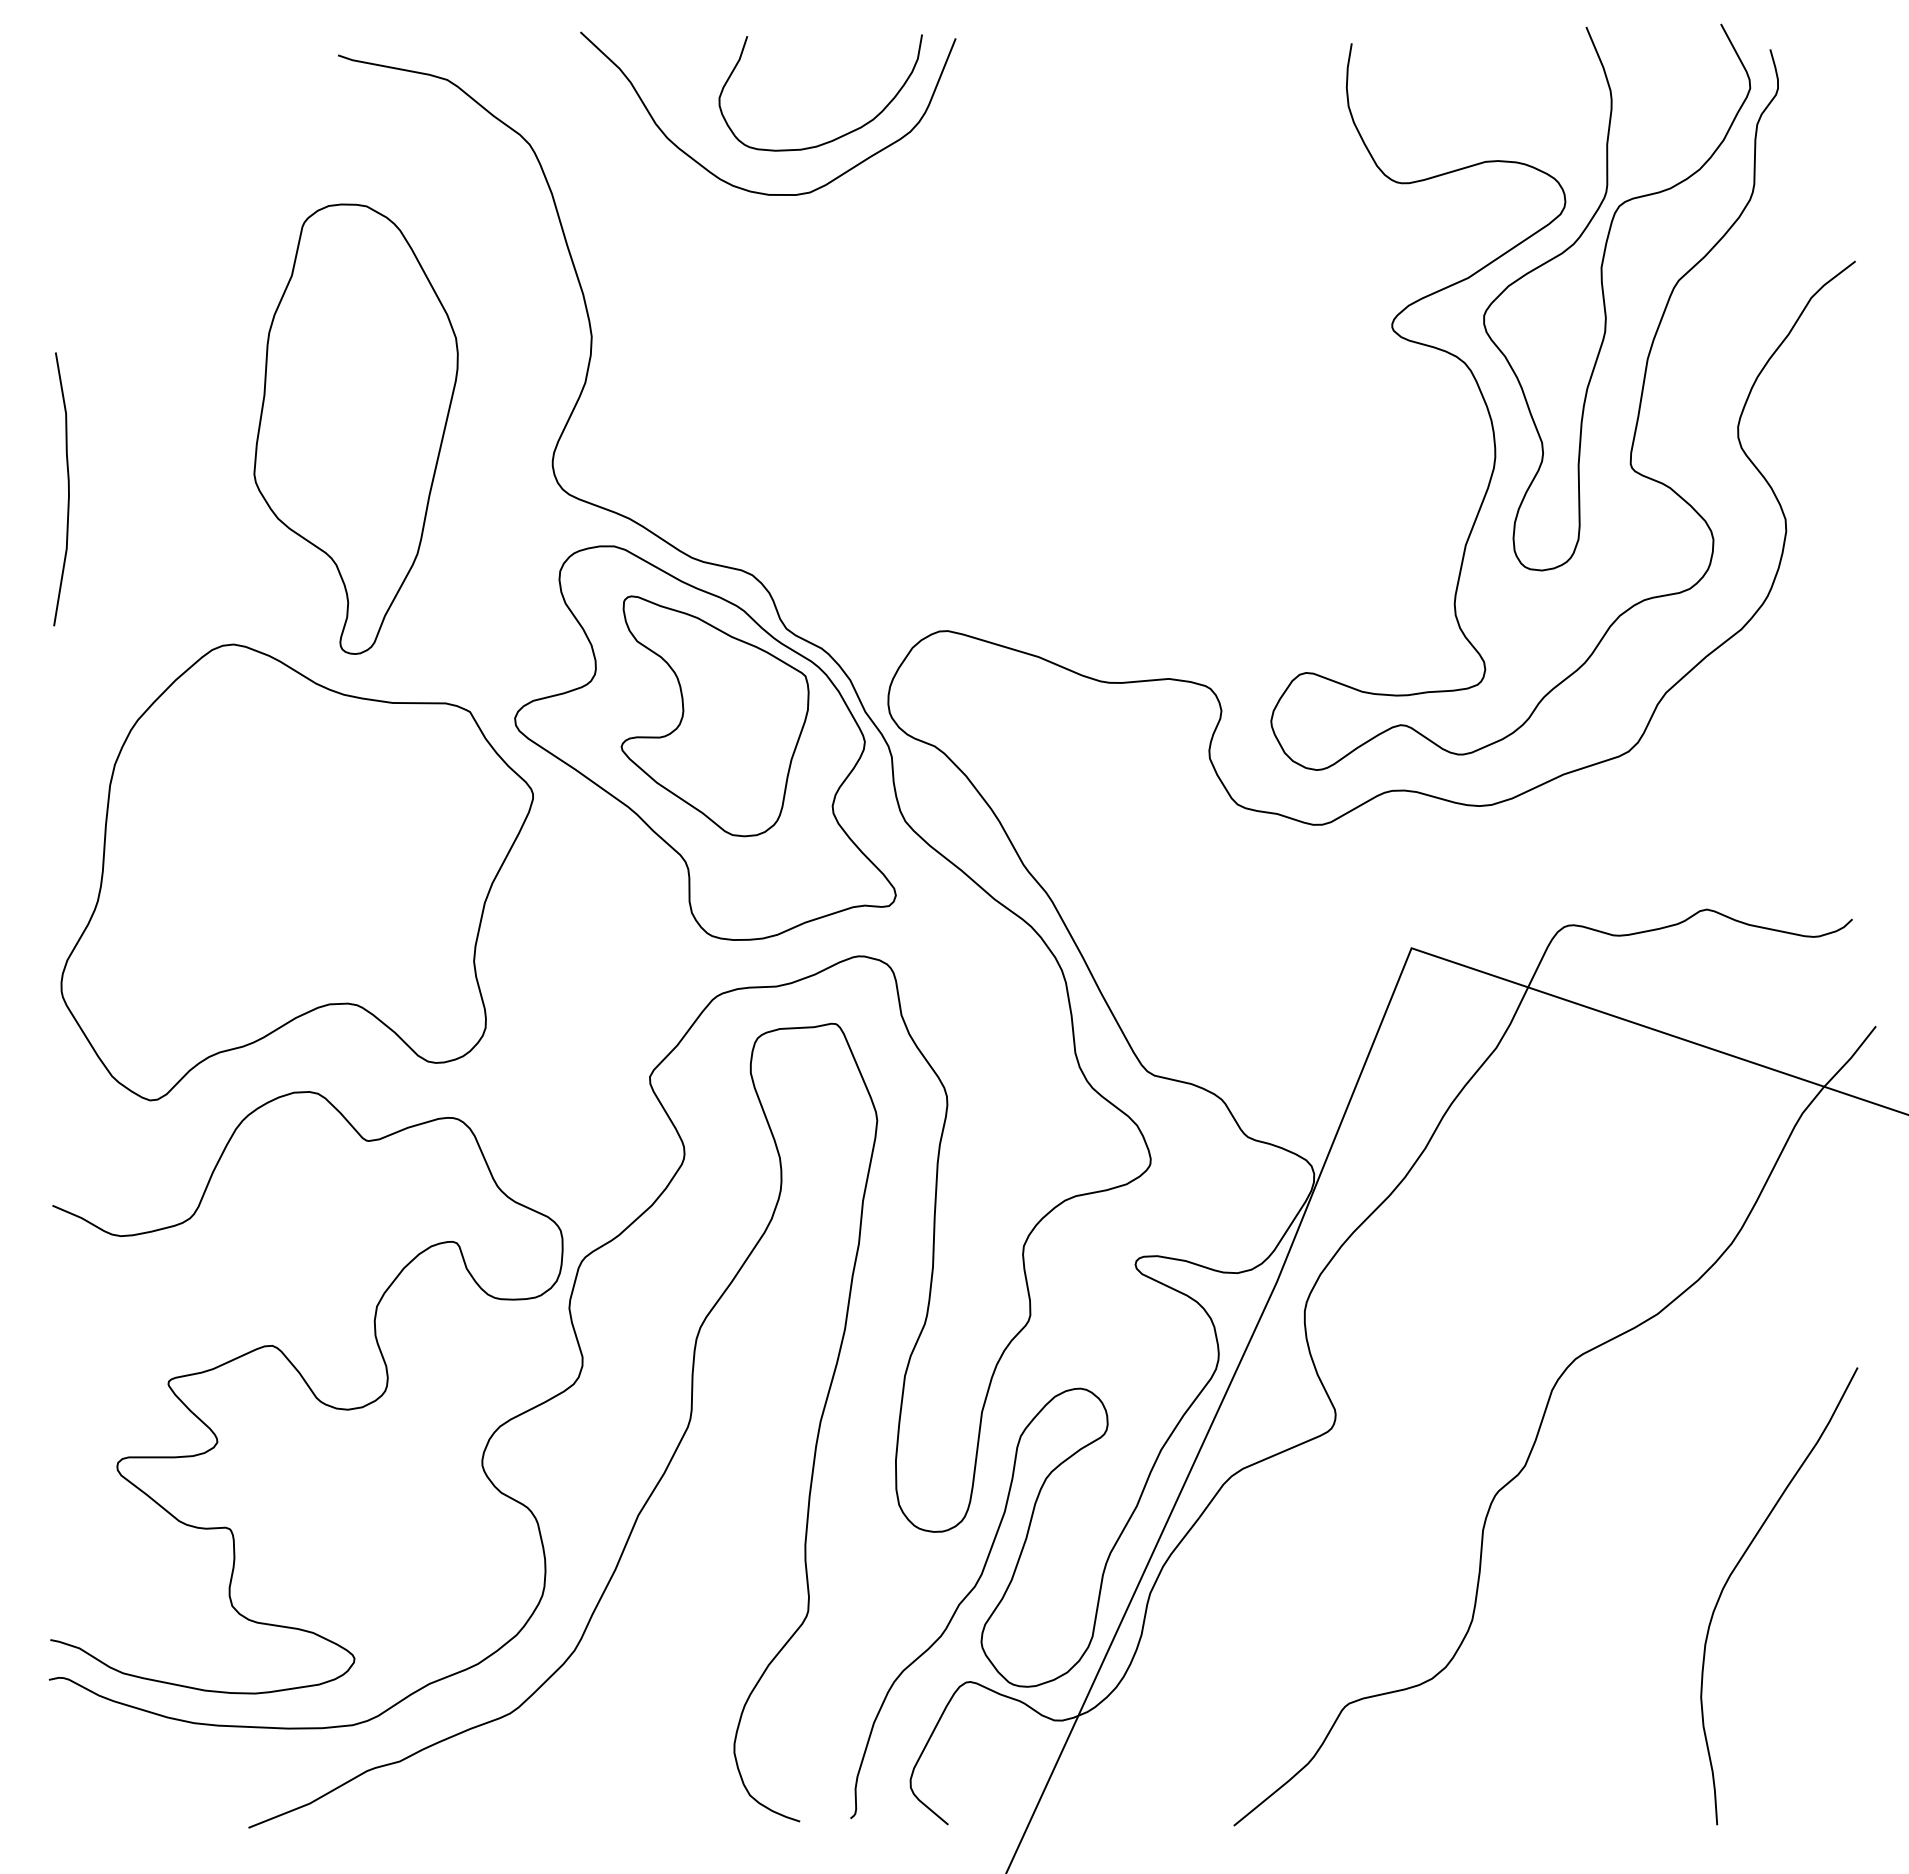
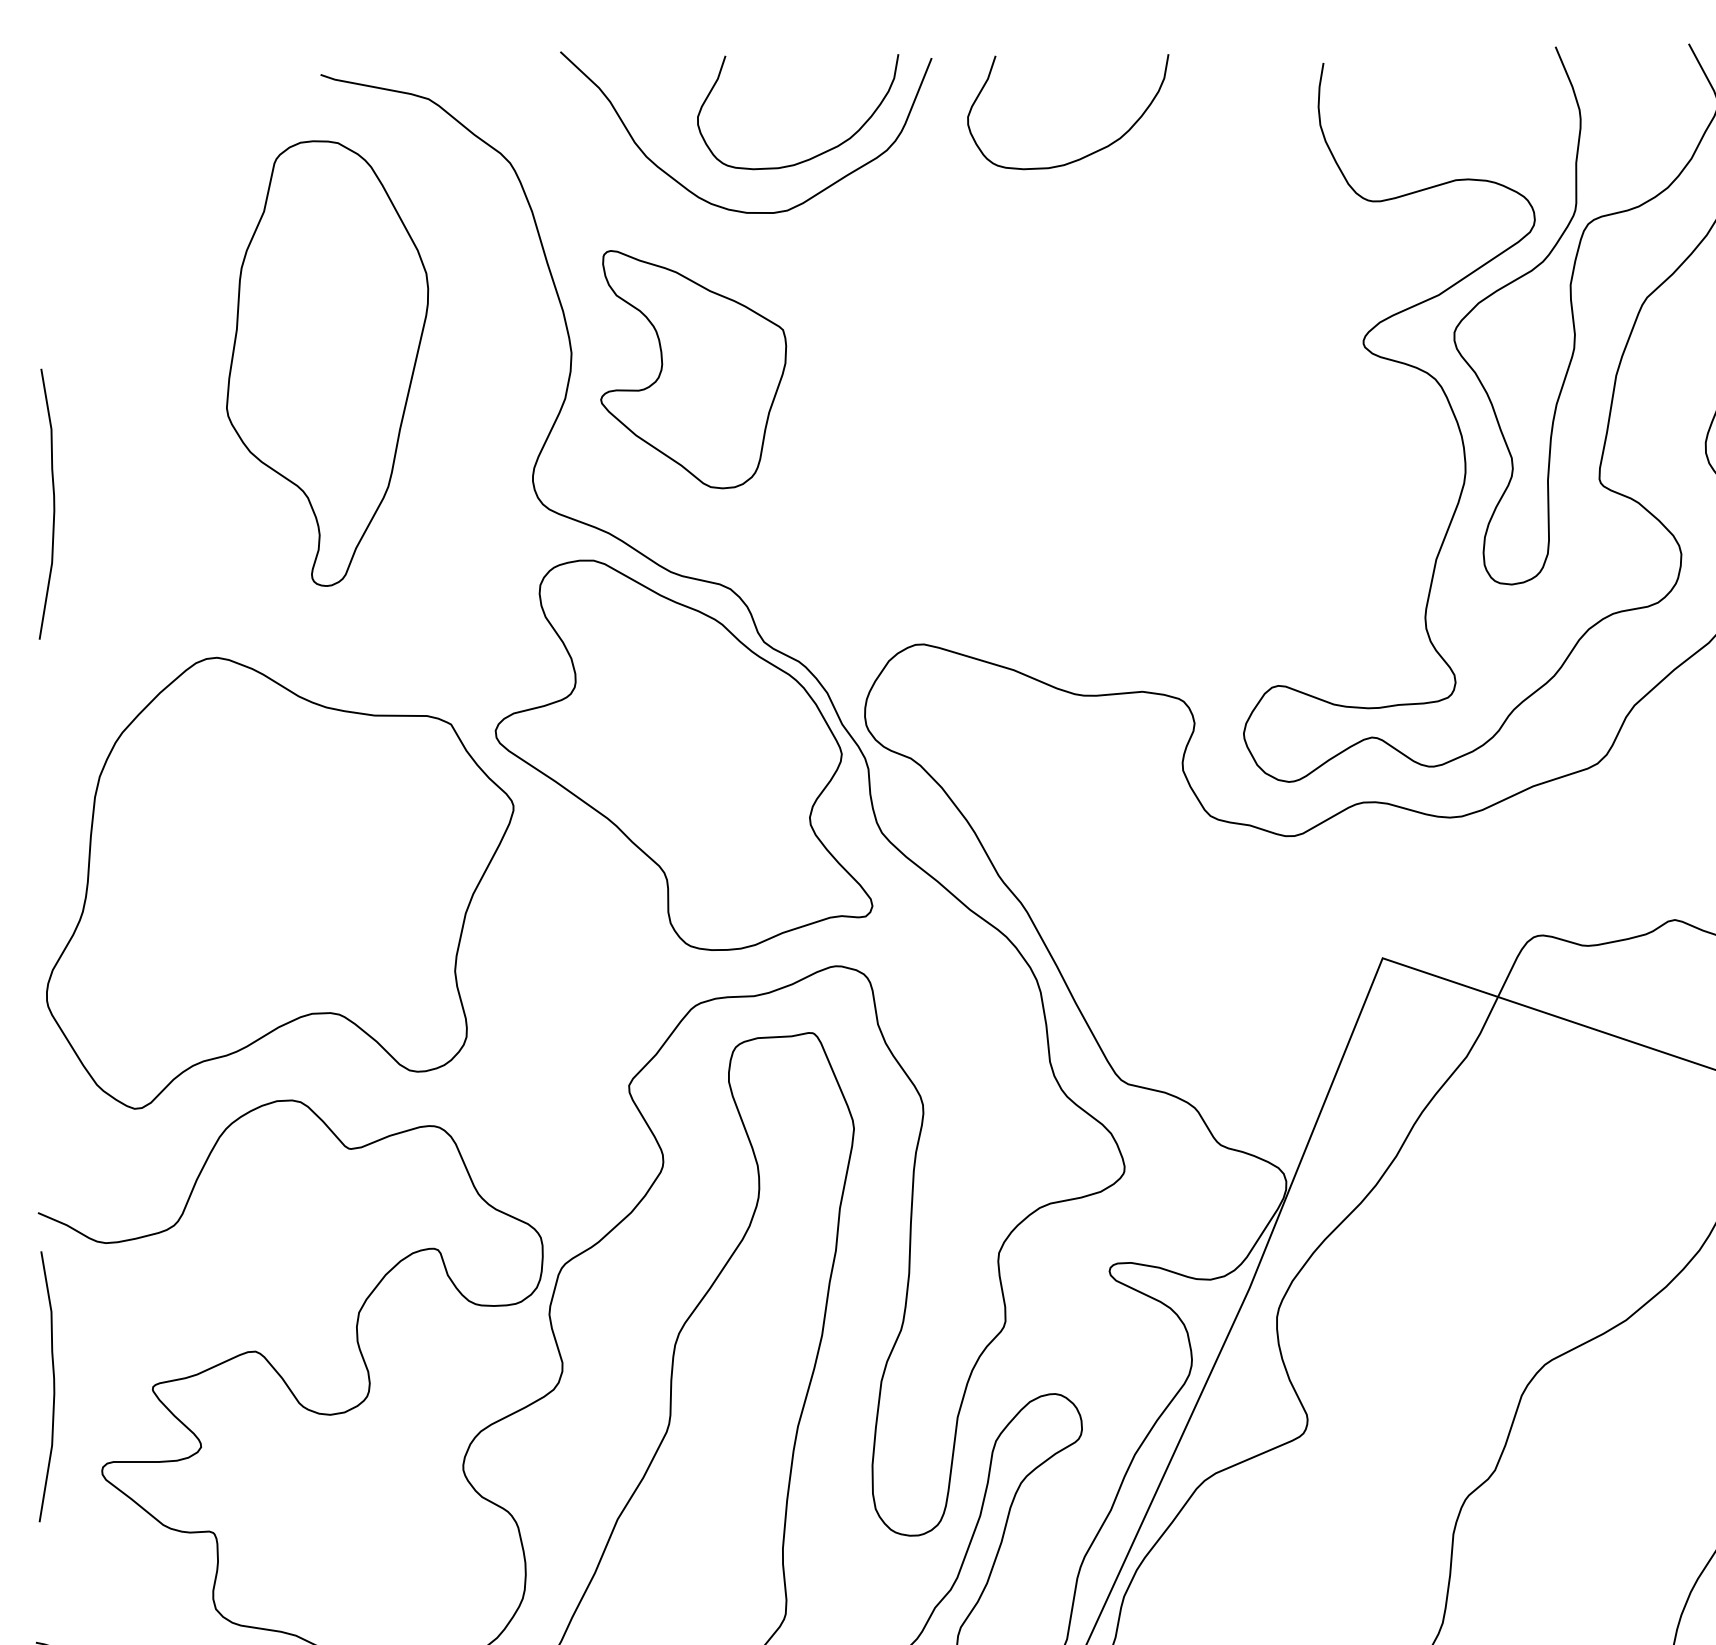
curve: (1114, 135) -> (1088, 154), added
part: (355, 428) -> (326, 362), moved
part: (714, 716) -> (693, 369), moved
curve: (68, 1381) -> (53, 1386), added

